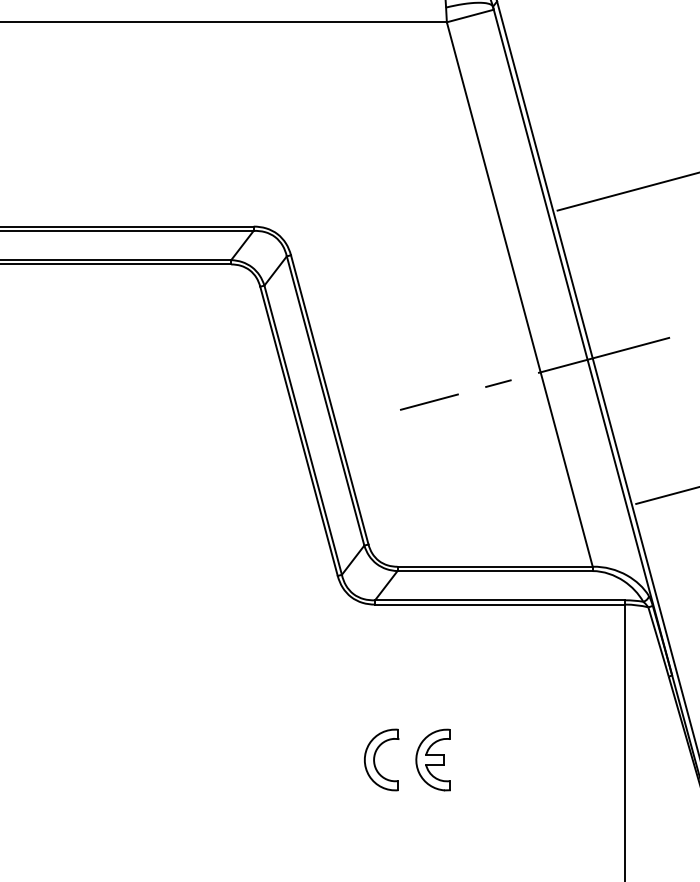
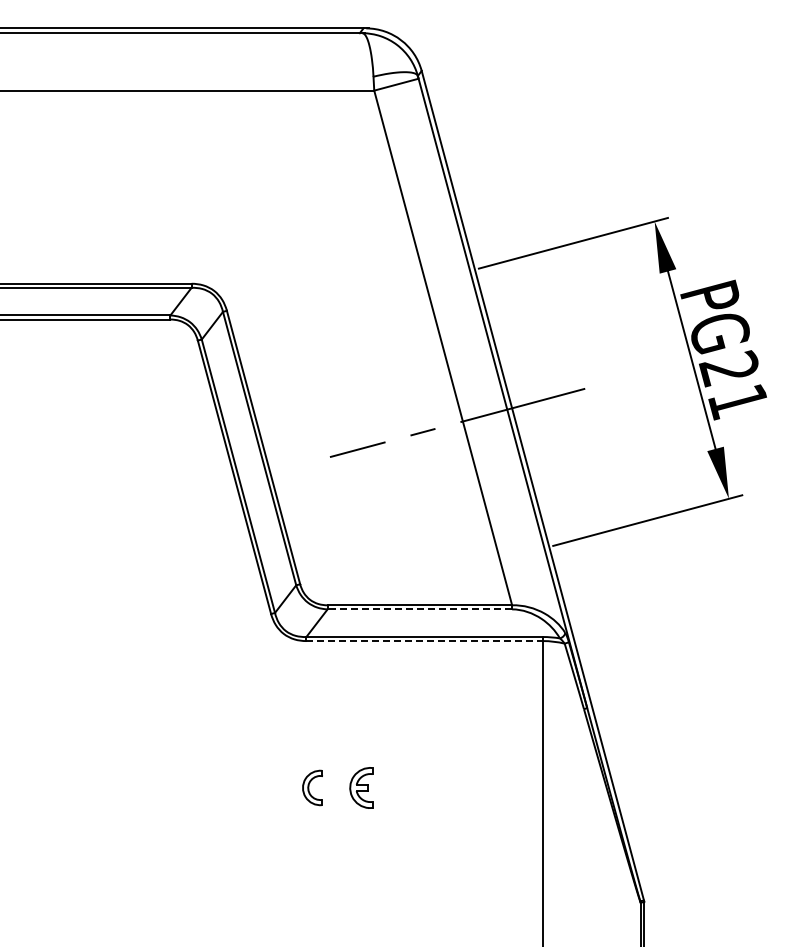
line: (494, 571) -> (419, 609), solid -> dashed
line: (501, 605) -> (425, 641), solid -> dashed
part: (381, 759) -> (312, 787), size x0.6
part: (433, 759) -> (361, 787), size x0.7

